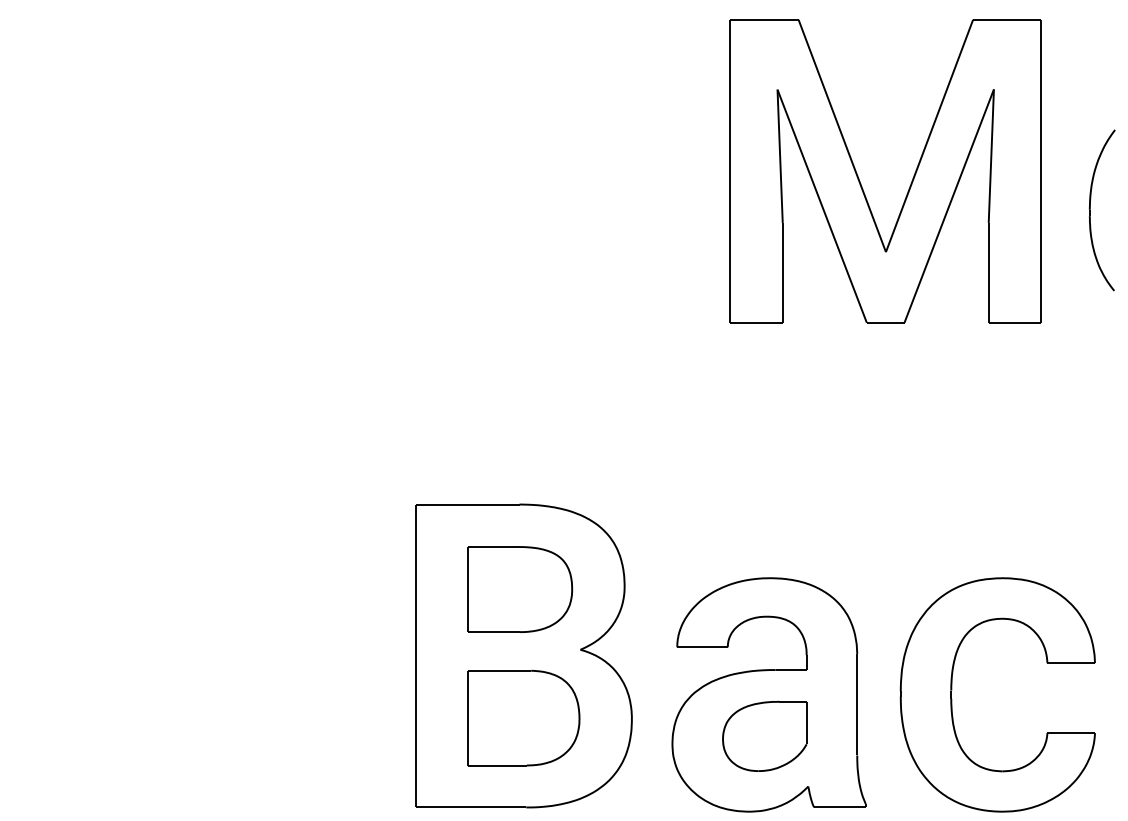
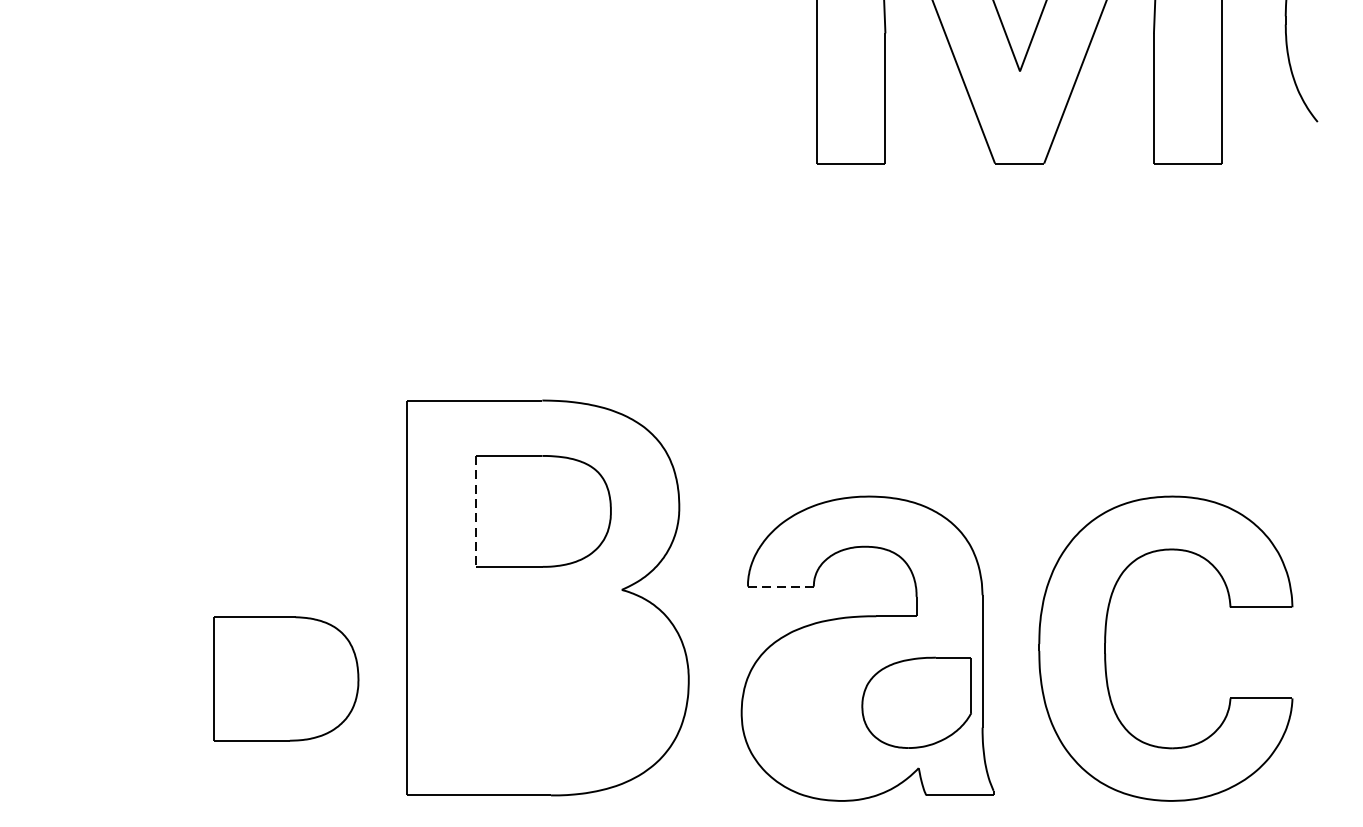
line: (468, 589) -> (475, 511), solid -> dashed
line: (703, 647) -> (782, 586), solid -> dashed
part: (523, 717) -> (285, 678), moved
part: (764, 735) -> (916, 701), moved

